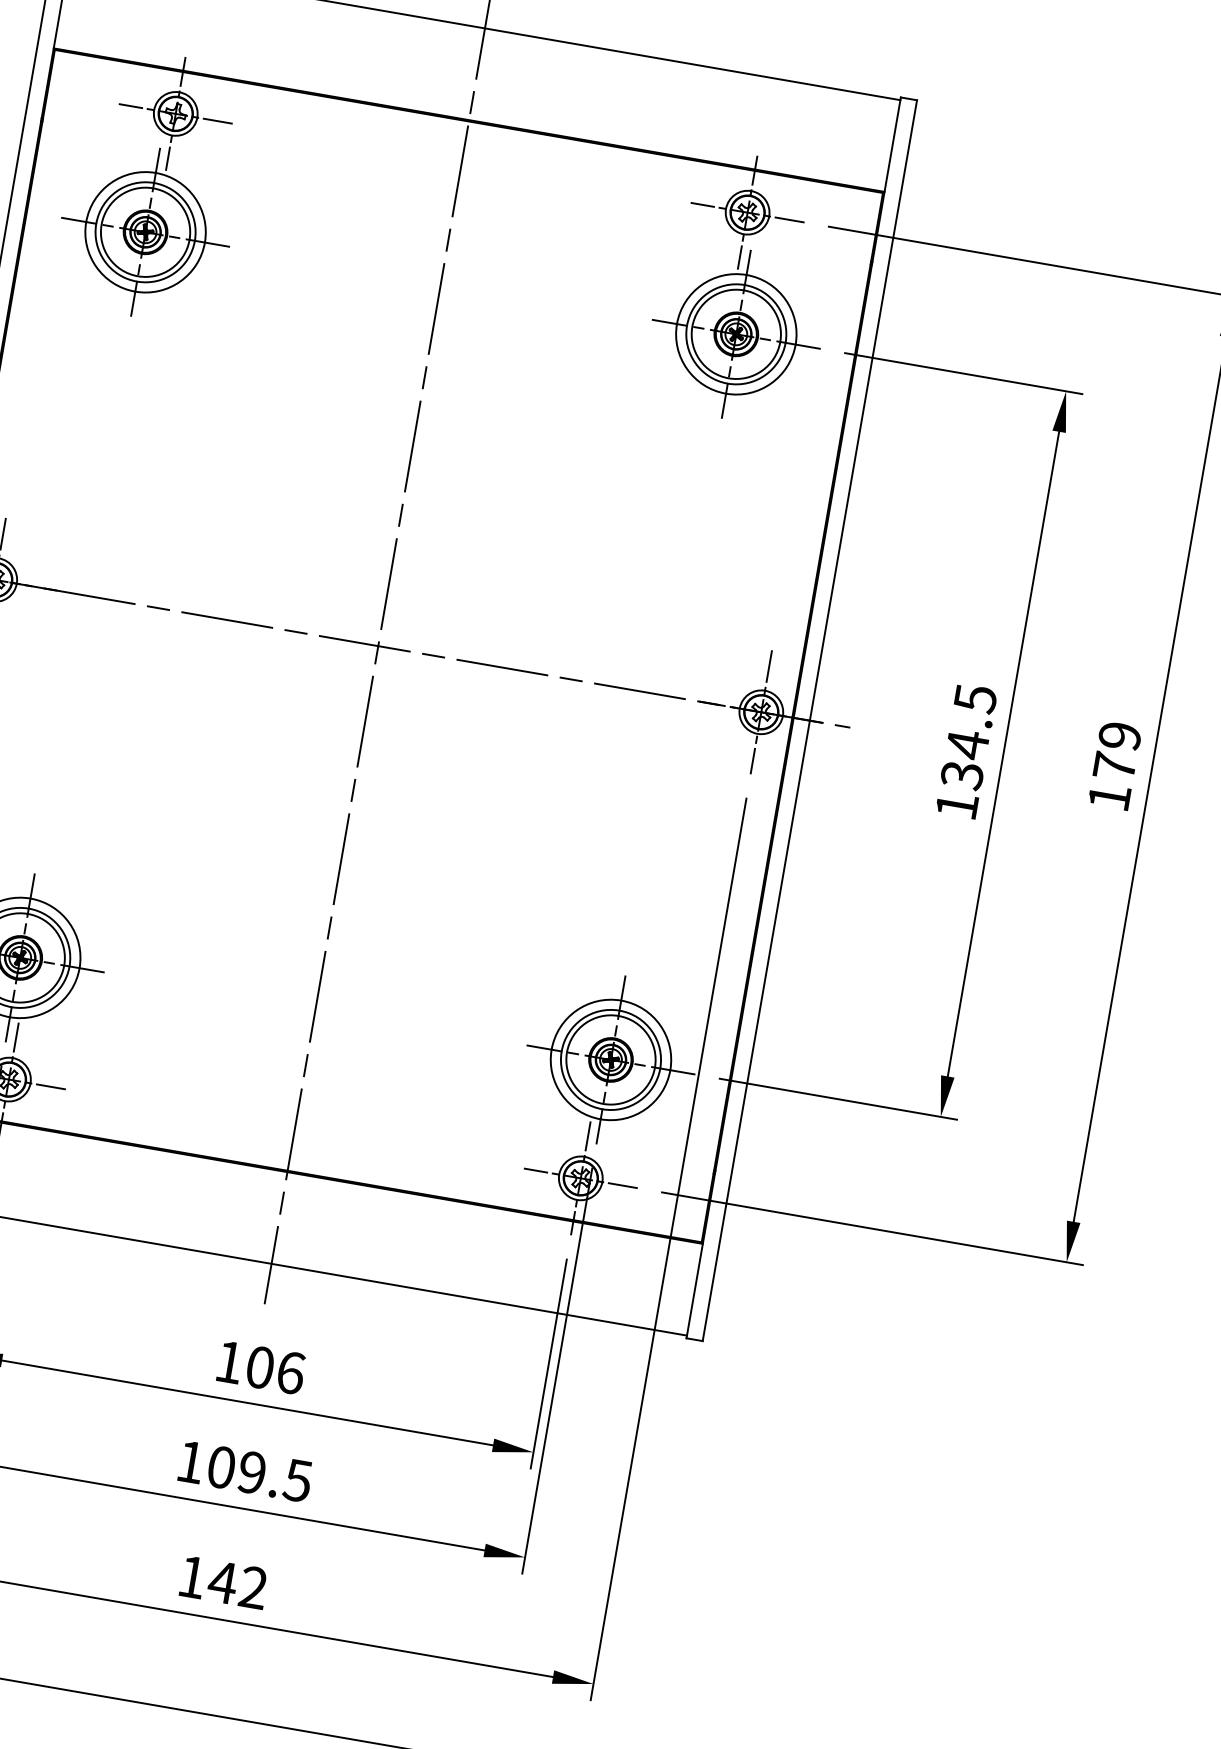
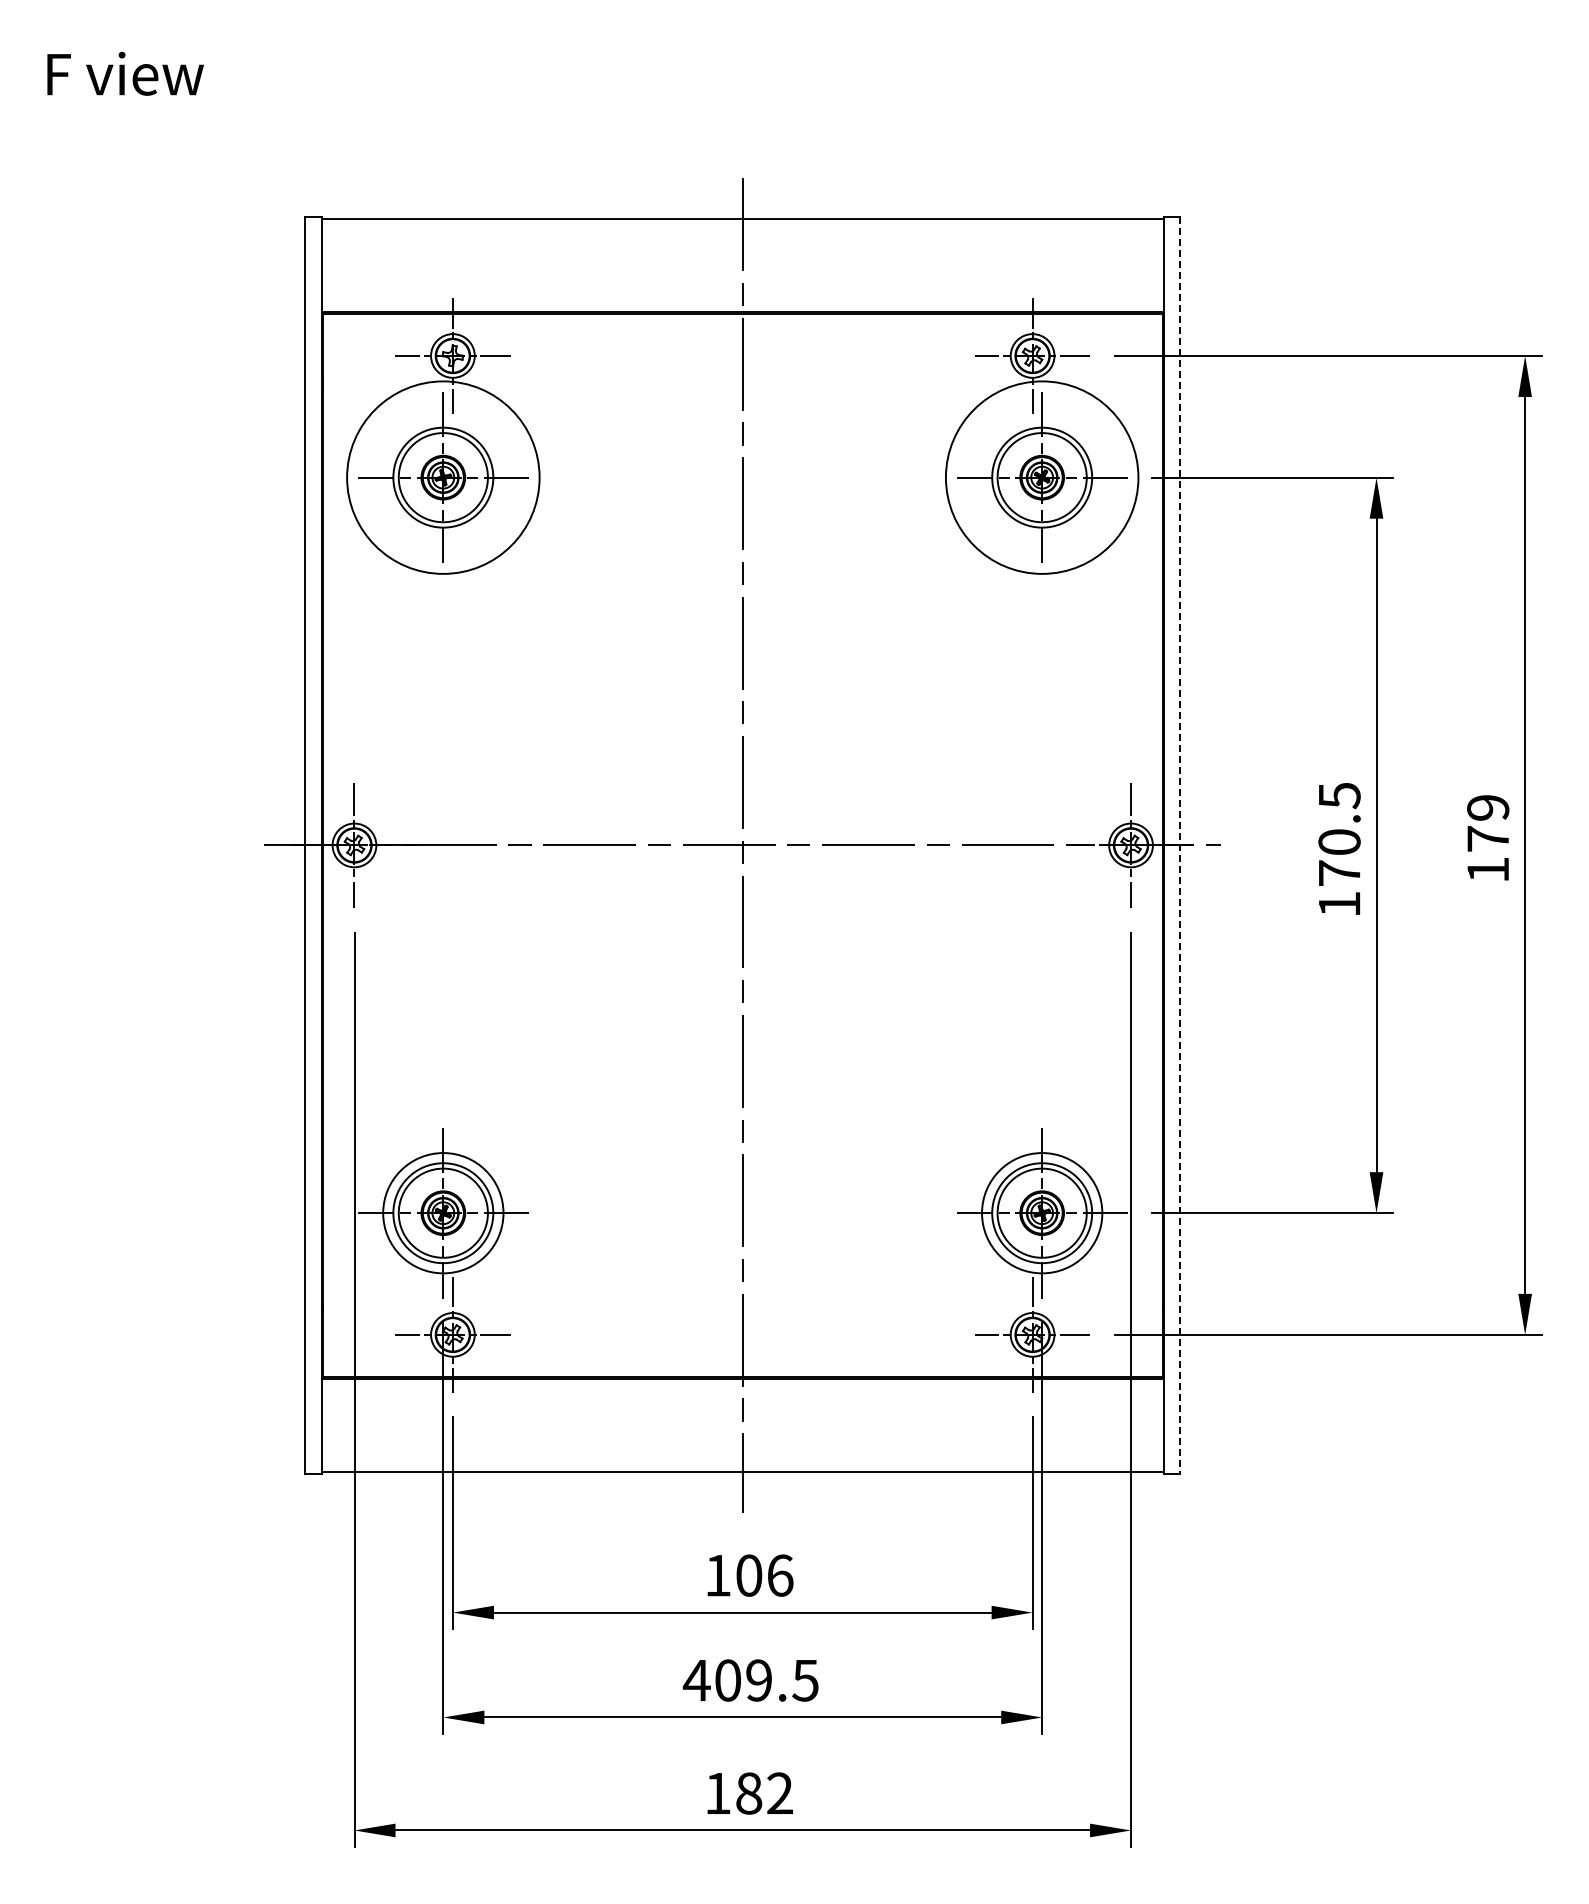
circle: (145, 232) -> (443, 477), size x1.6
circle: (736, 334) -> (1042, 477), size x1.6
line: (810, 720) -> (1180, 845), solid -> dashed
text: (964, 759) -> (1339, 857), 134.5 -> 170.5
text: (190, 1462) -> (696, 1680), 109.5 -> 409.5
text: (222, 1582) -> (748, 1793), 142 -> 182

